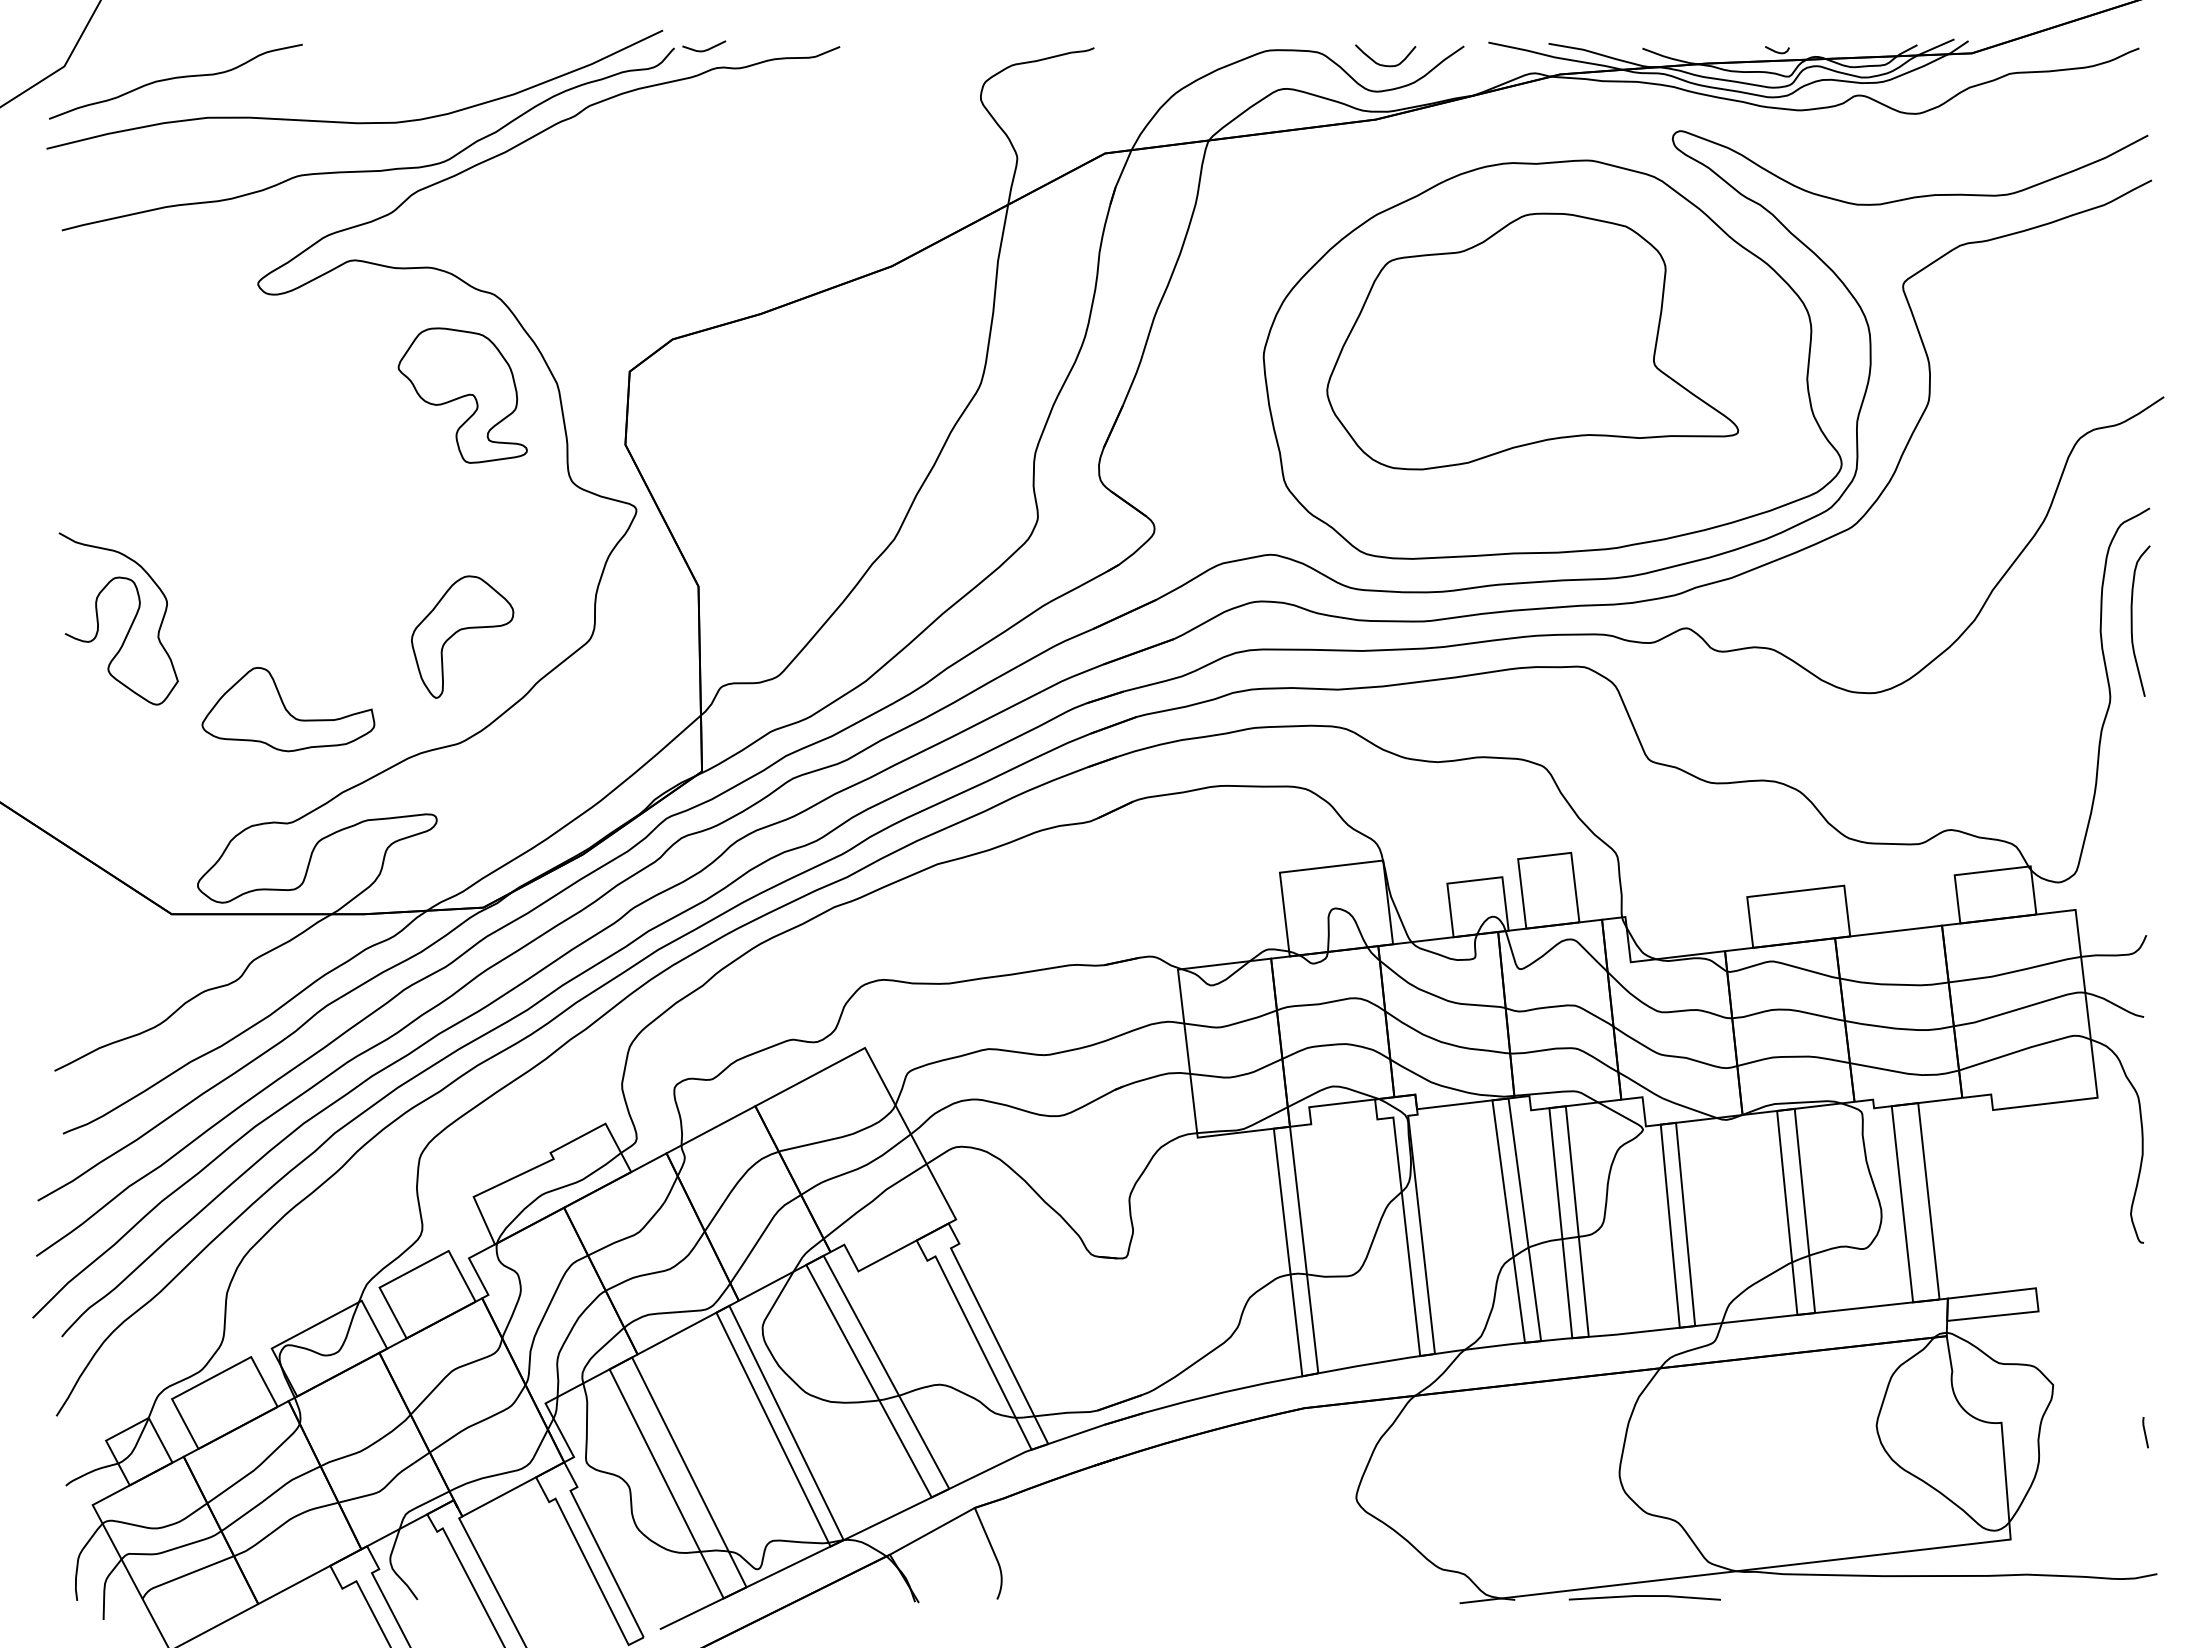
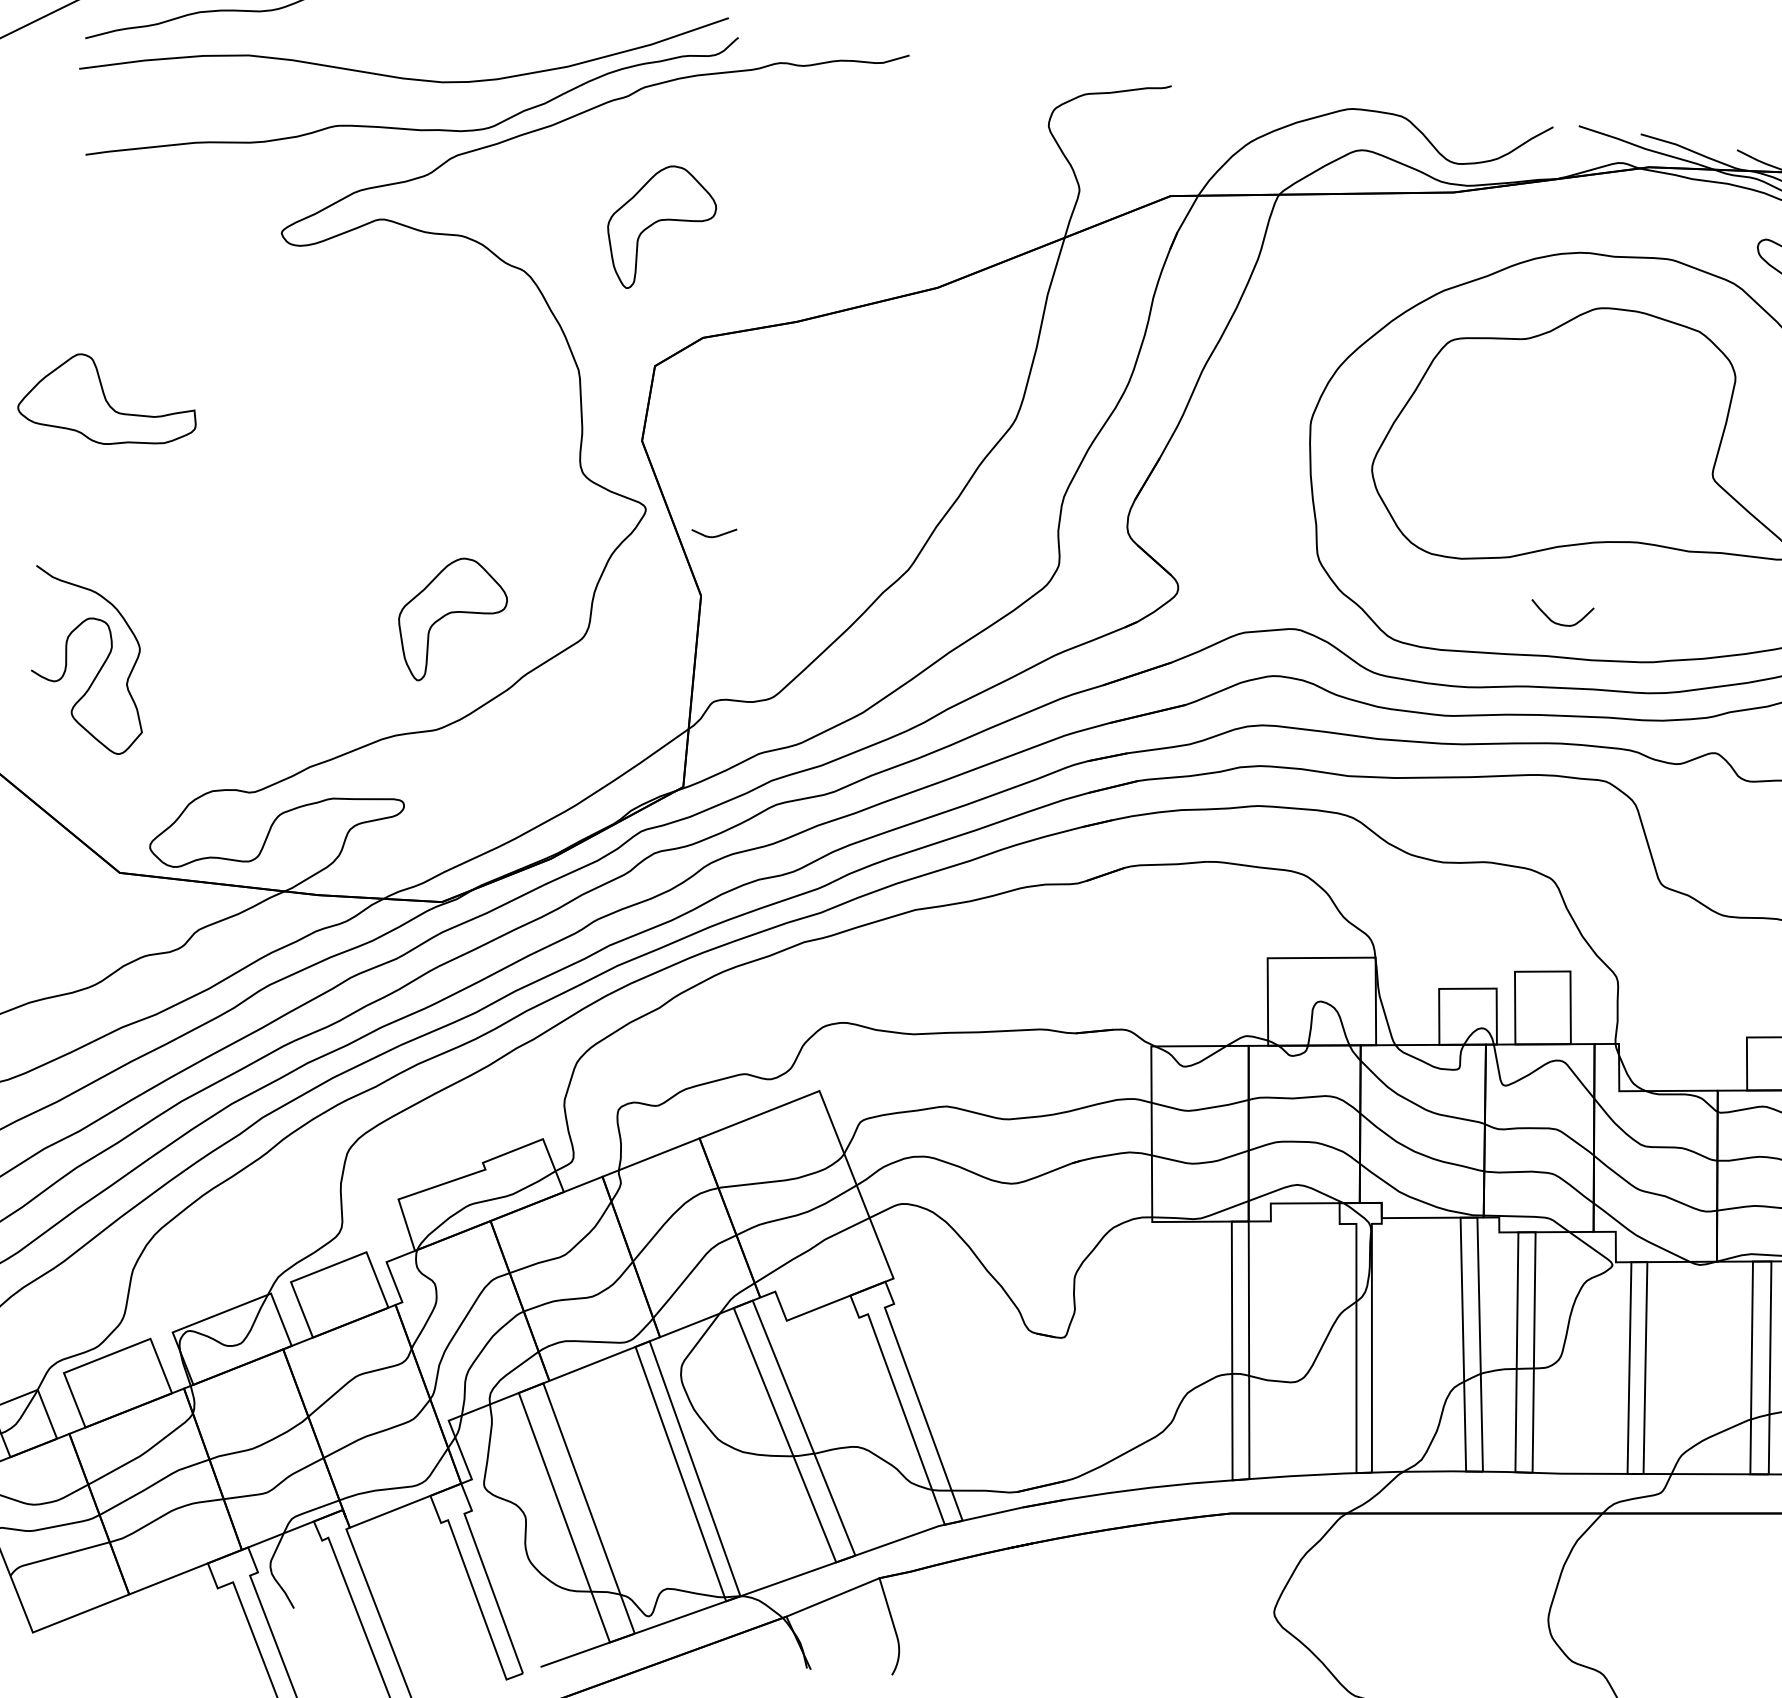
curve: (705, 49) -> (715, 535), moved
curve: (1384, 64) -> (1559, 623), moved
part: (620, 238) -> (660, 227), added
part: (462, 395) -> (479, 371), removed
curve: (131, 622) -> (100, 666), moved
part: (288, 709) -> (108, 400), moved

